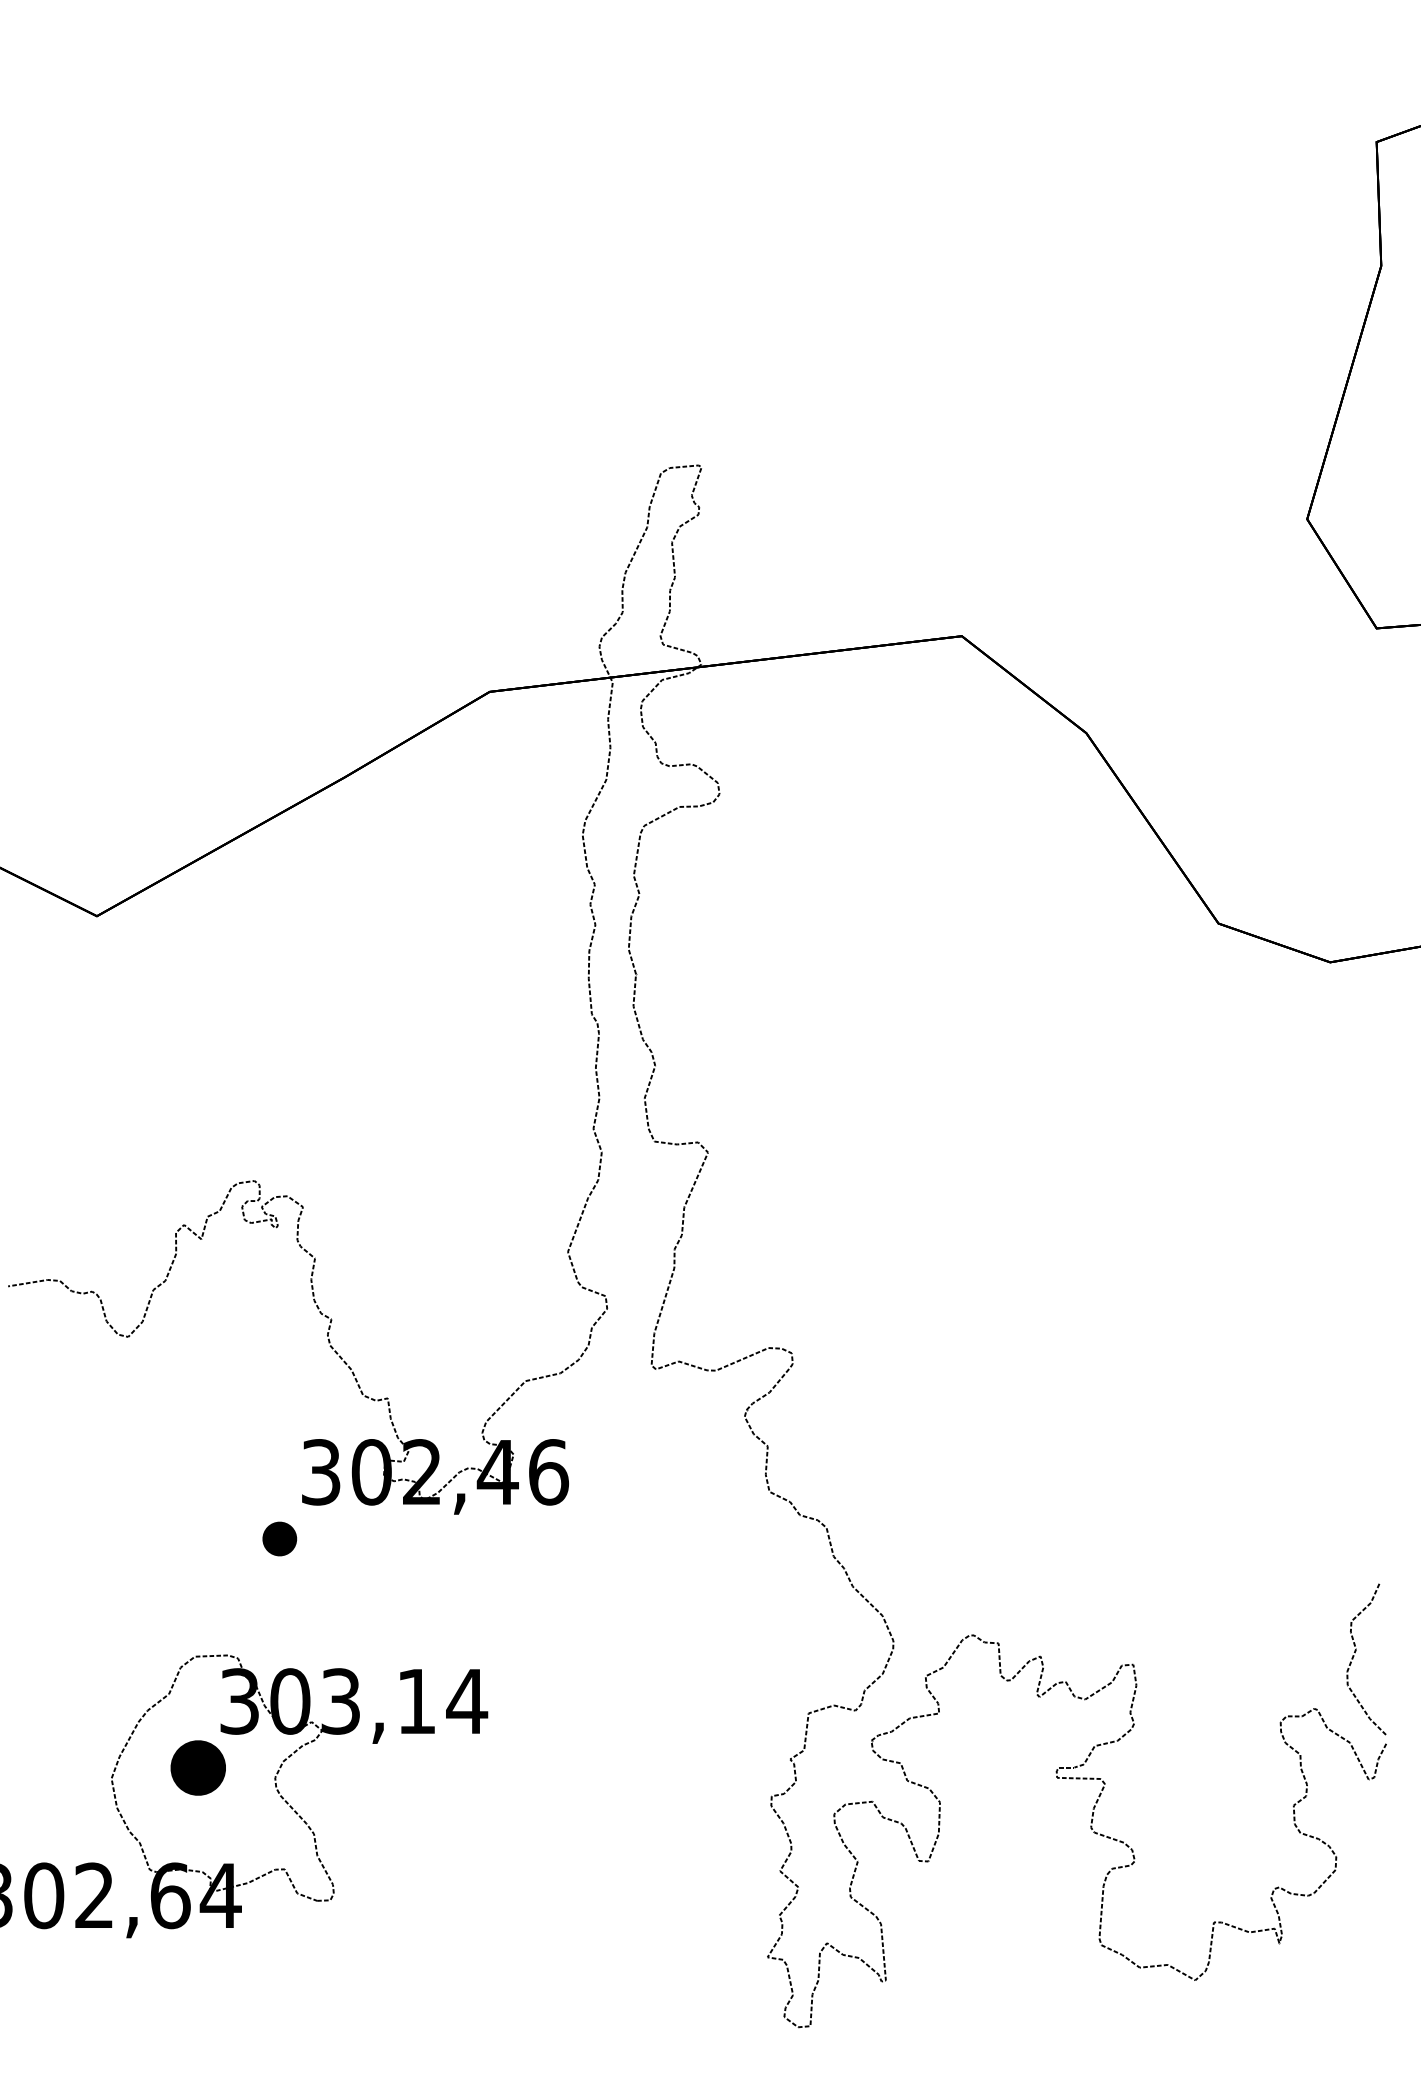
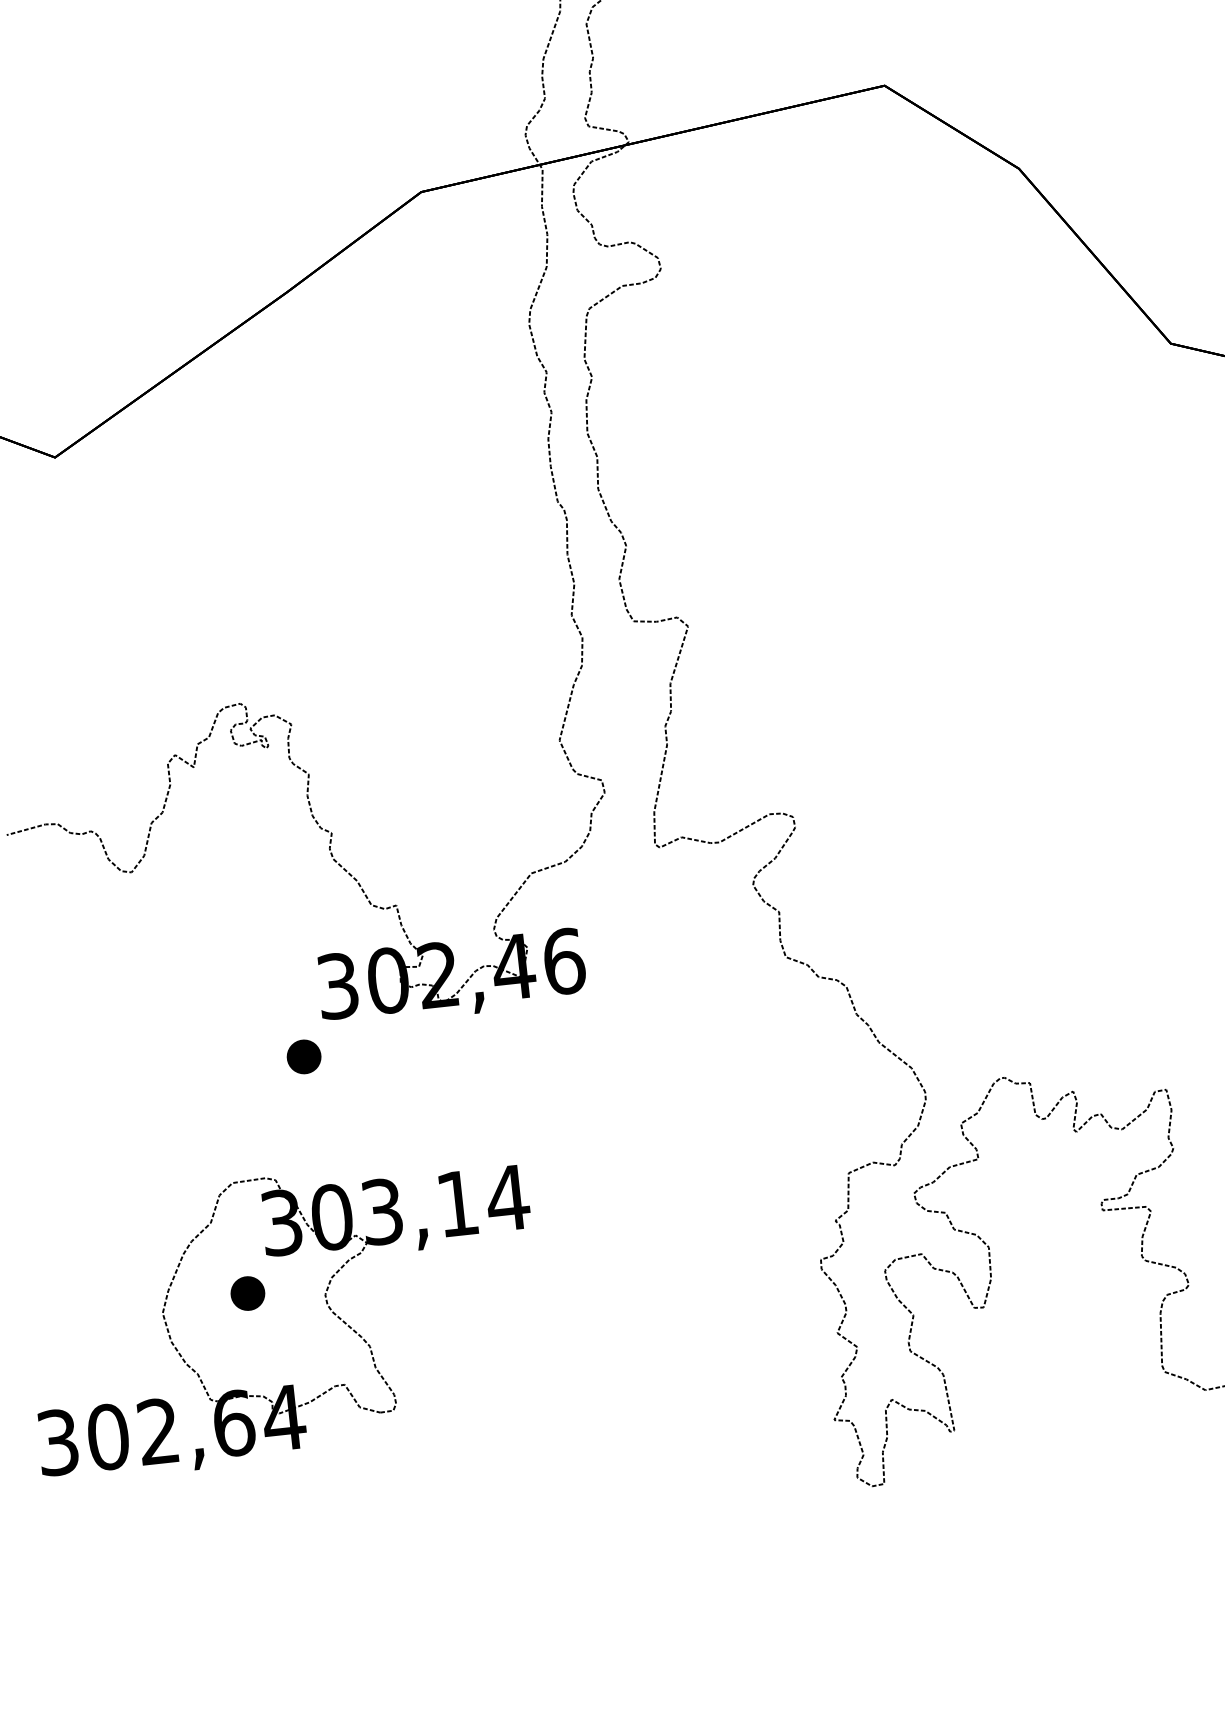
part: (198, 1768) -> (248, 1293), size x0.62

